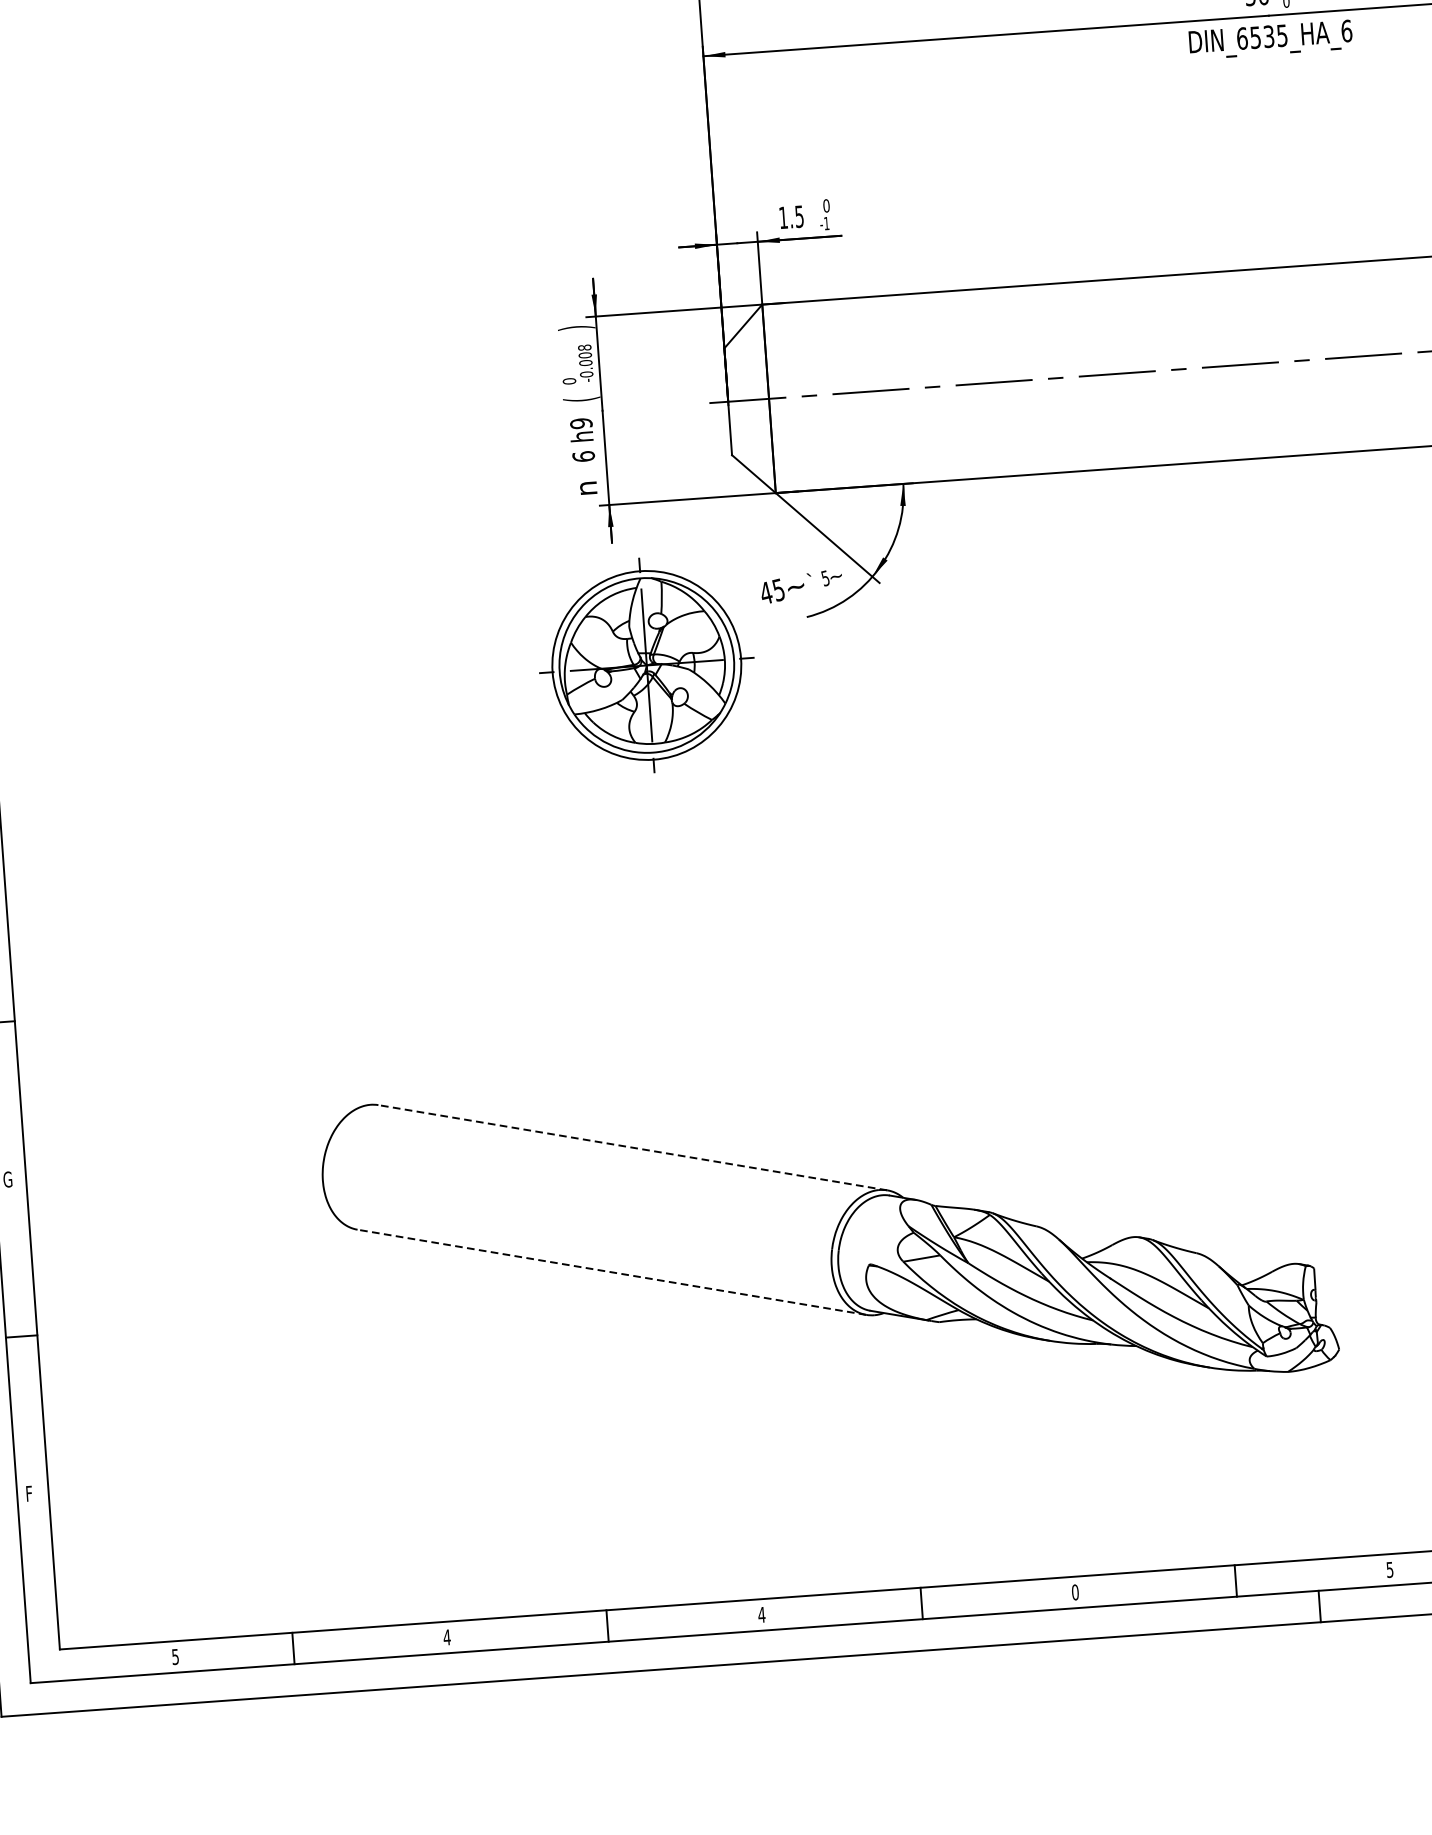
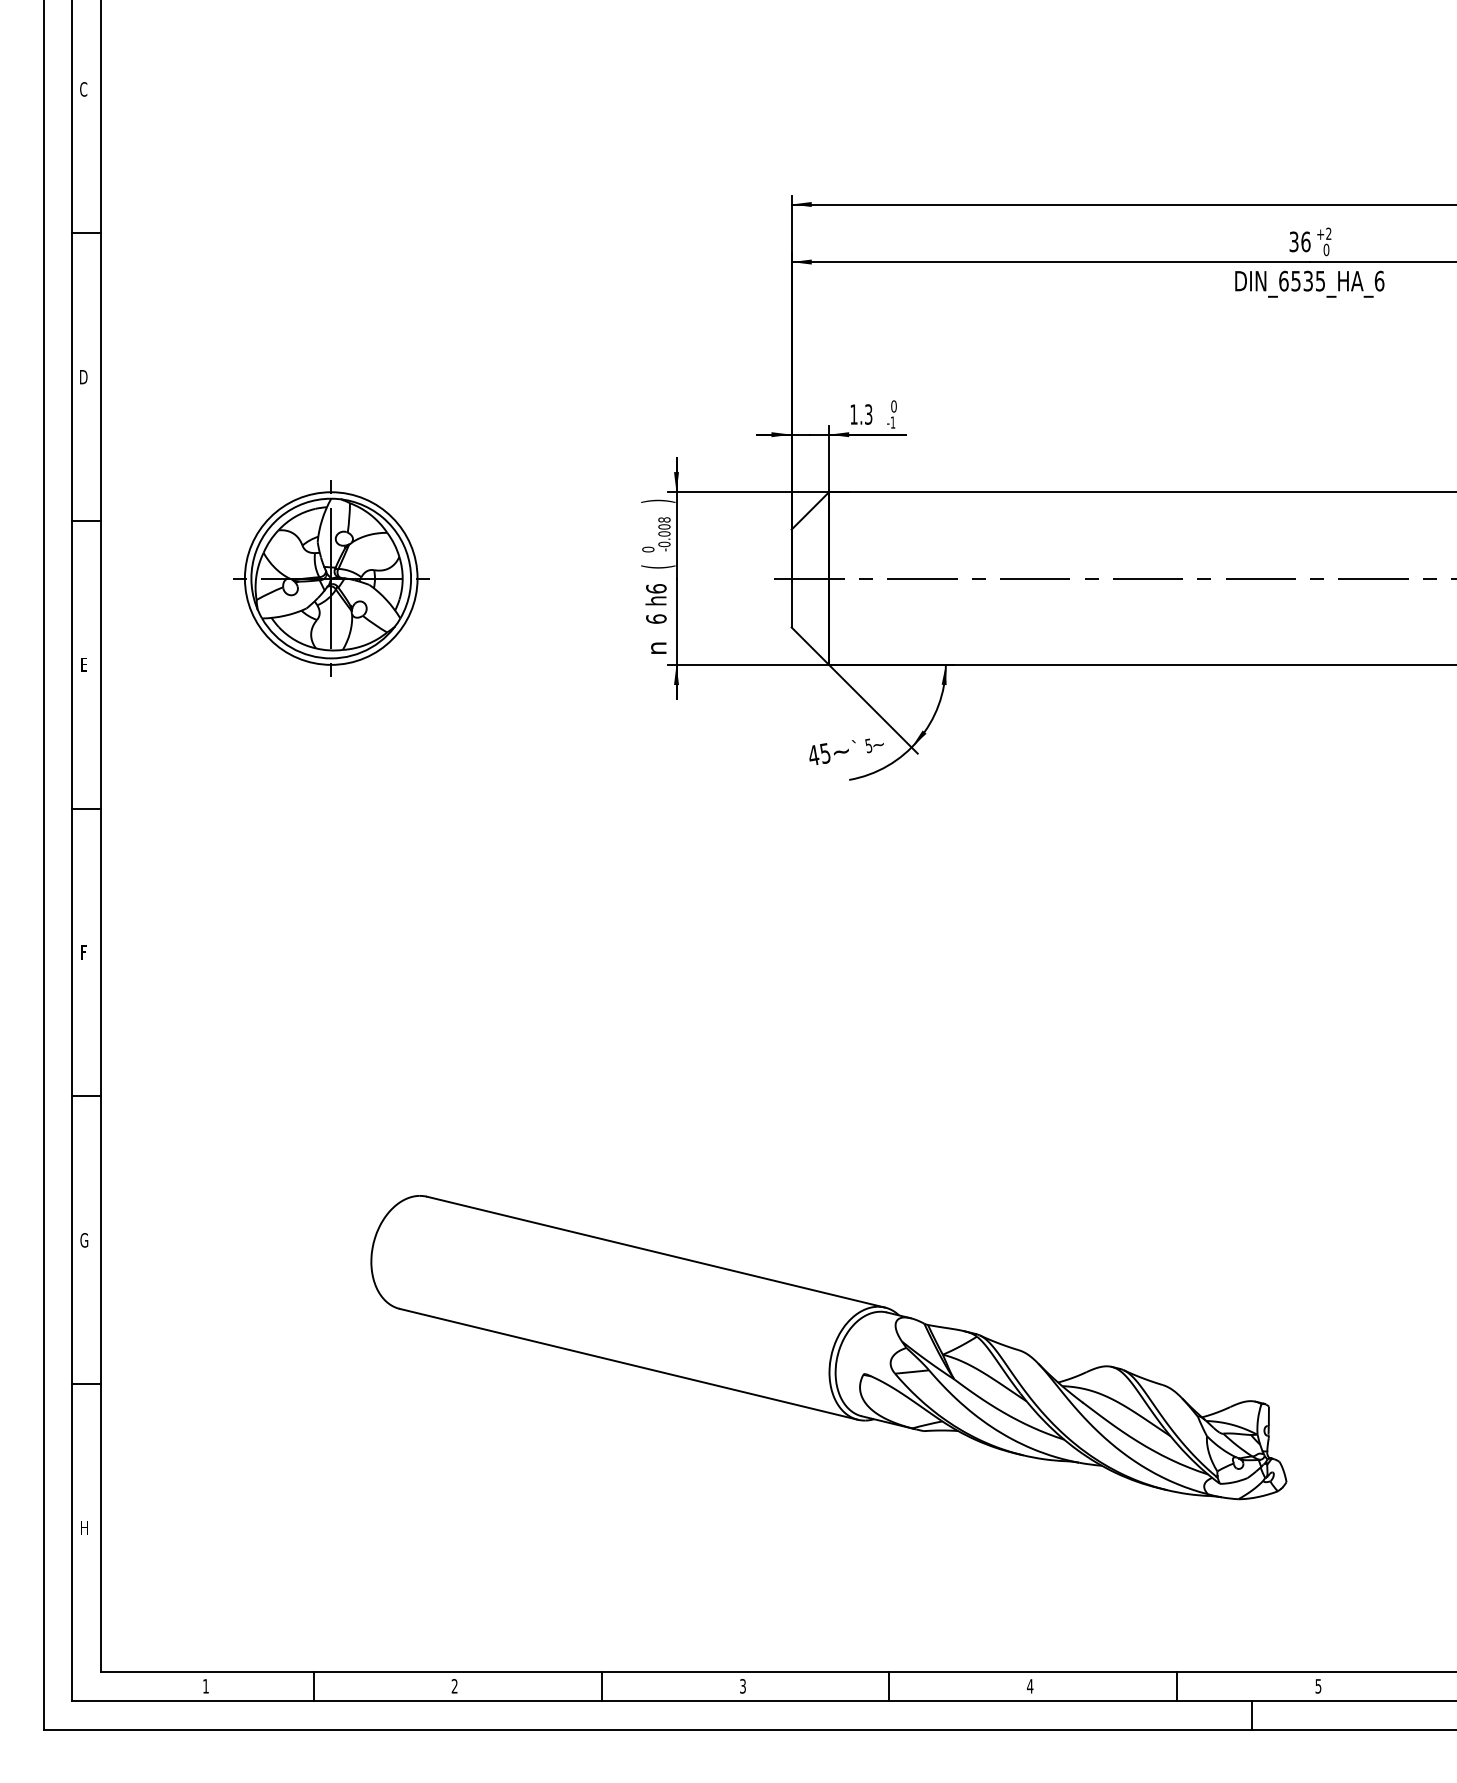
text: (799, 215) -> (868, 413), 1.5 -> 1.3
text: (581, 423) -> (656, 588), h9 -> h6
part: (647, 665) -> (331, 578), moved
line: (633, 1148) -> (656, 1252), dashed -> solid
line: (611, 1272) -> (628, 1364), dashed -> solid
text: (30, 1493) -> (84, 1527), F -> H
text: (1075, 1592) -> (1030, 1686), 0 -> 4
text: (761, 1615) -> (742, 1686), 4 -> 3
text: (446, 1637) -> (454, 1686), 4 -> 2
text: (175, 1657) -> (205, 1686), 5 -> 1

